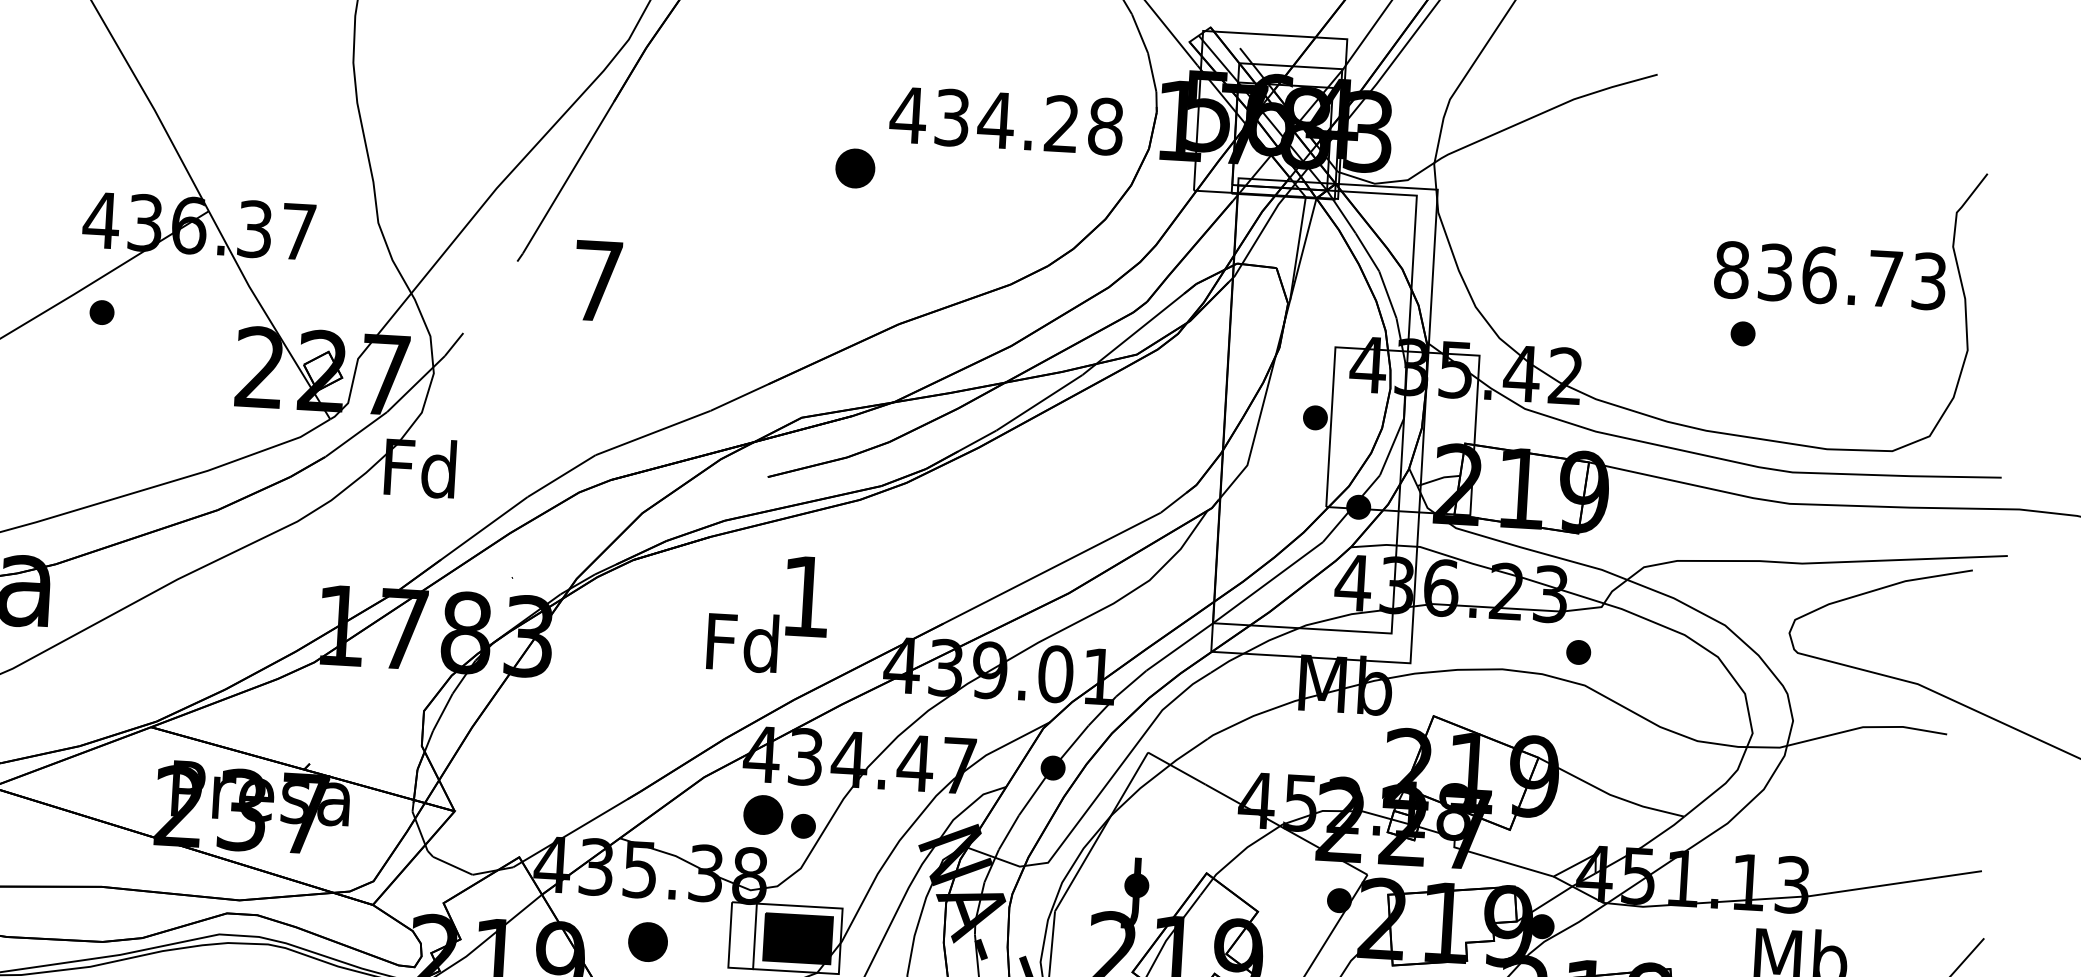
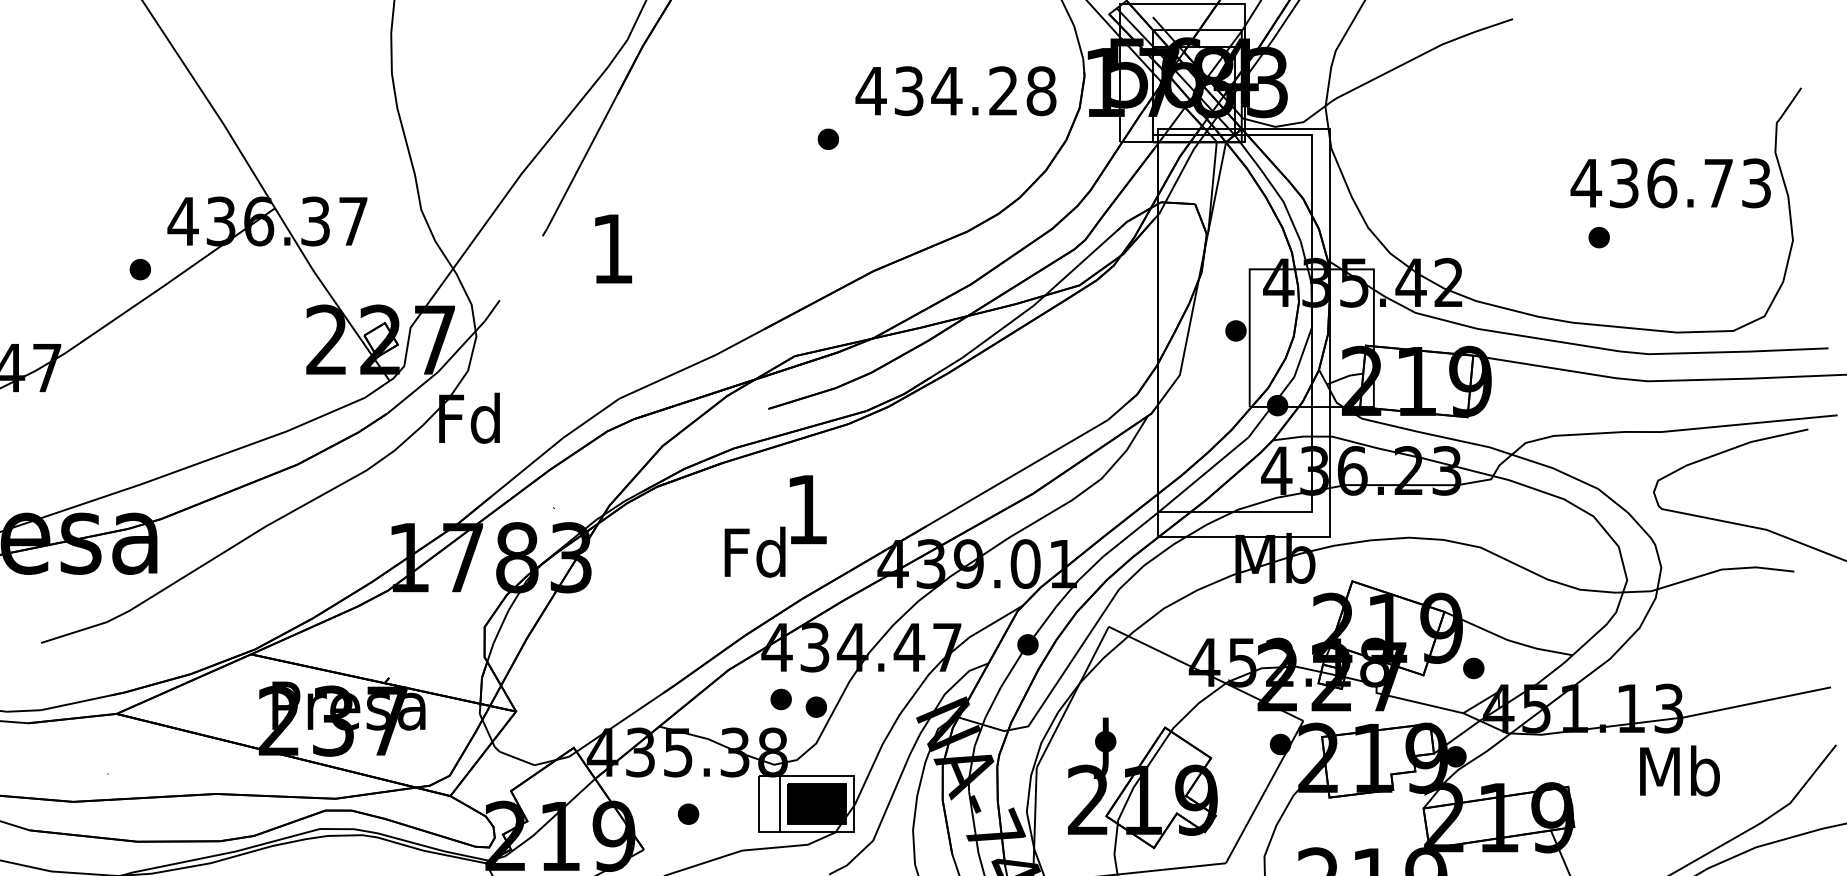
part: (855, 167) -> (828, 138), size x0.62
text: (1731, 270) -> (1586, 183), 836.73 -> 436.73
text: (597, 280) -> (612, 248), 7 -> 1
part: (101, 312) -> (139, 269), moved
part: (1578, 652) -> (1473, 668), moved
part: (762, 814) -> (780, 699), size x0.62
part: (647, 941) -> (688, 813), size x0.62

